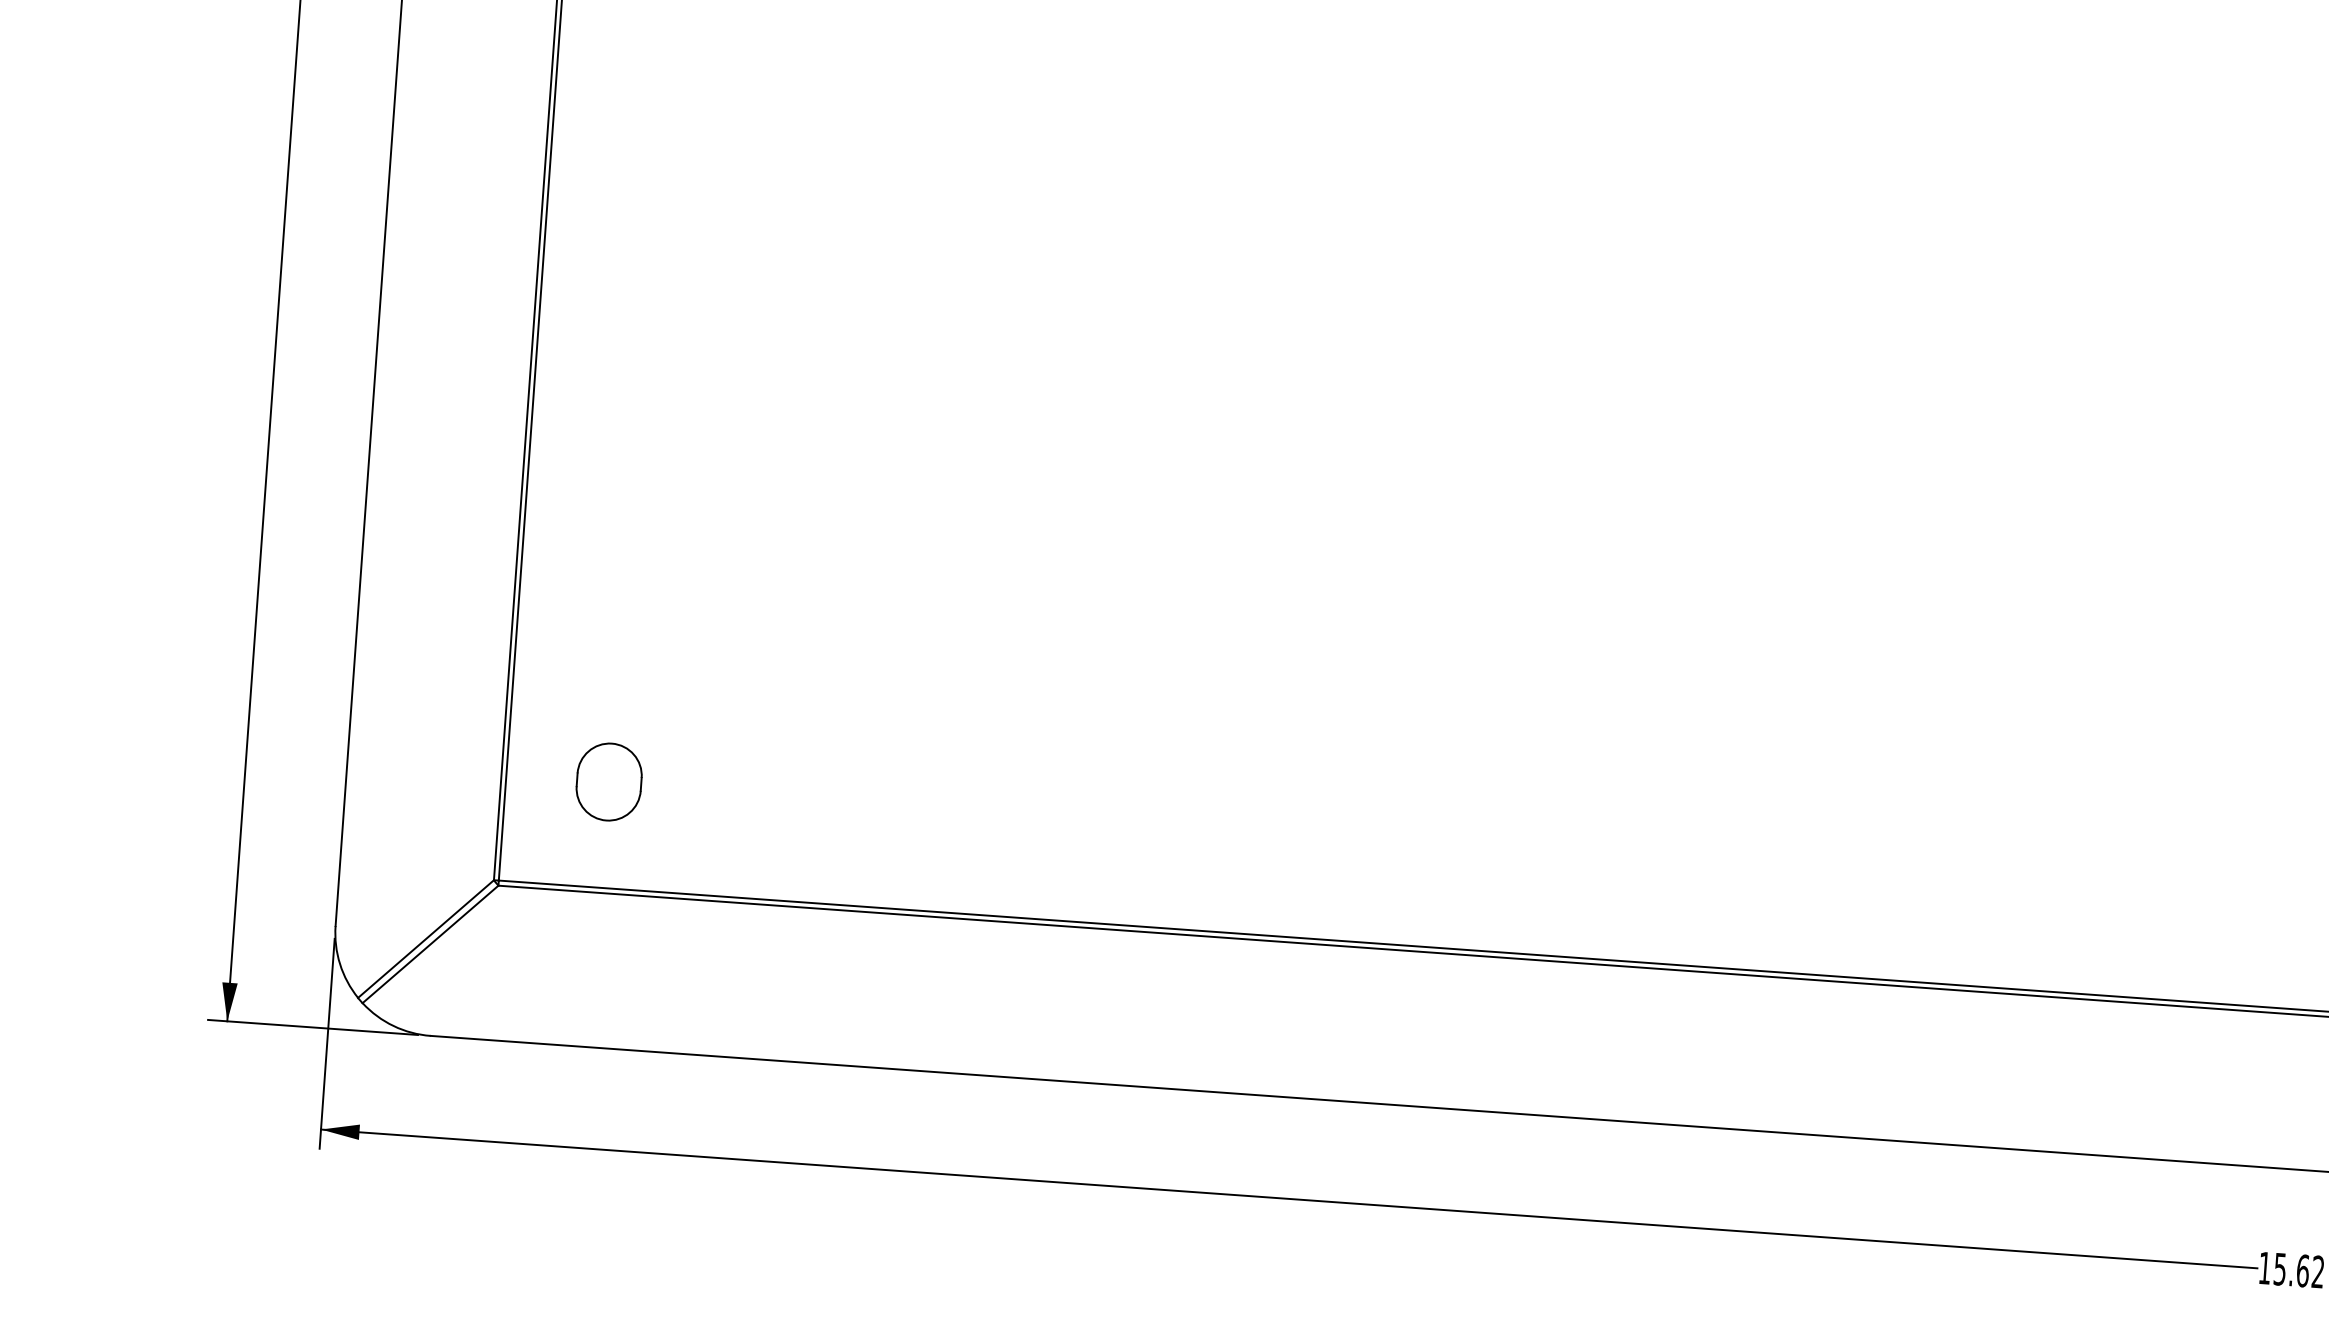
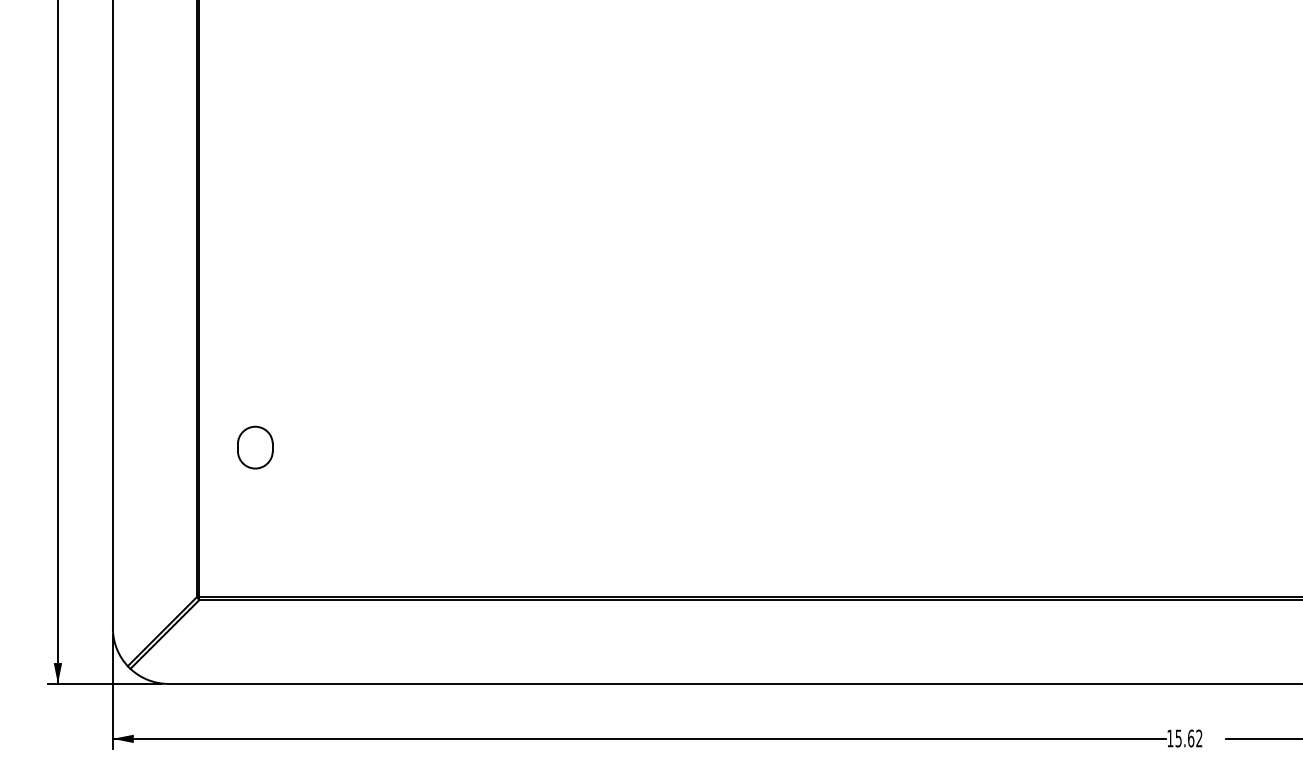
part: (609, 781) -> (255, 447), moved

